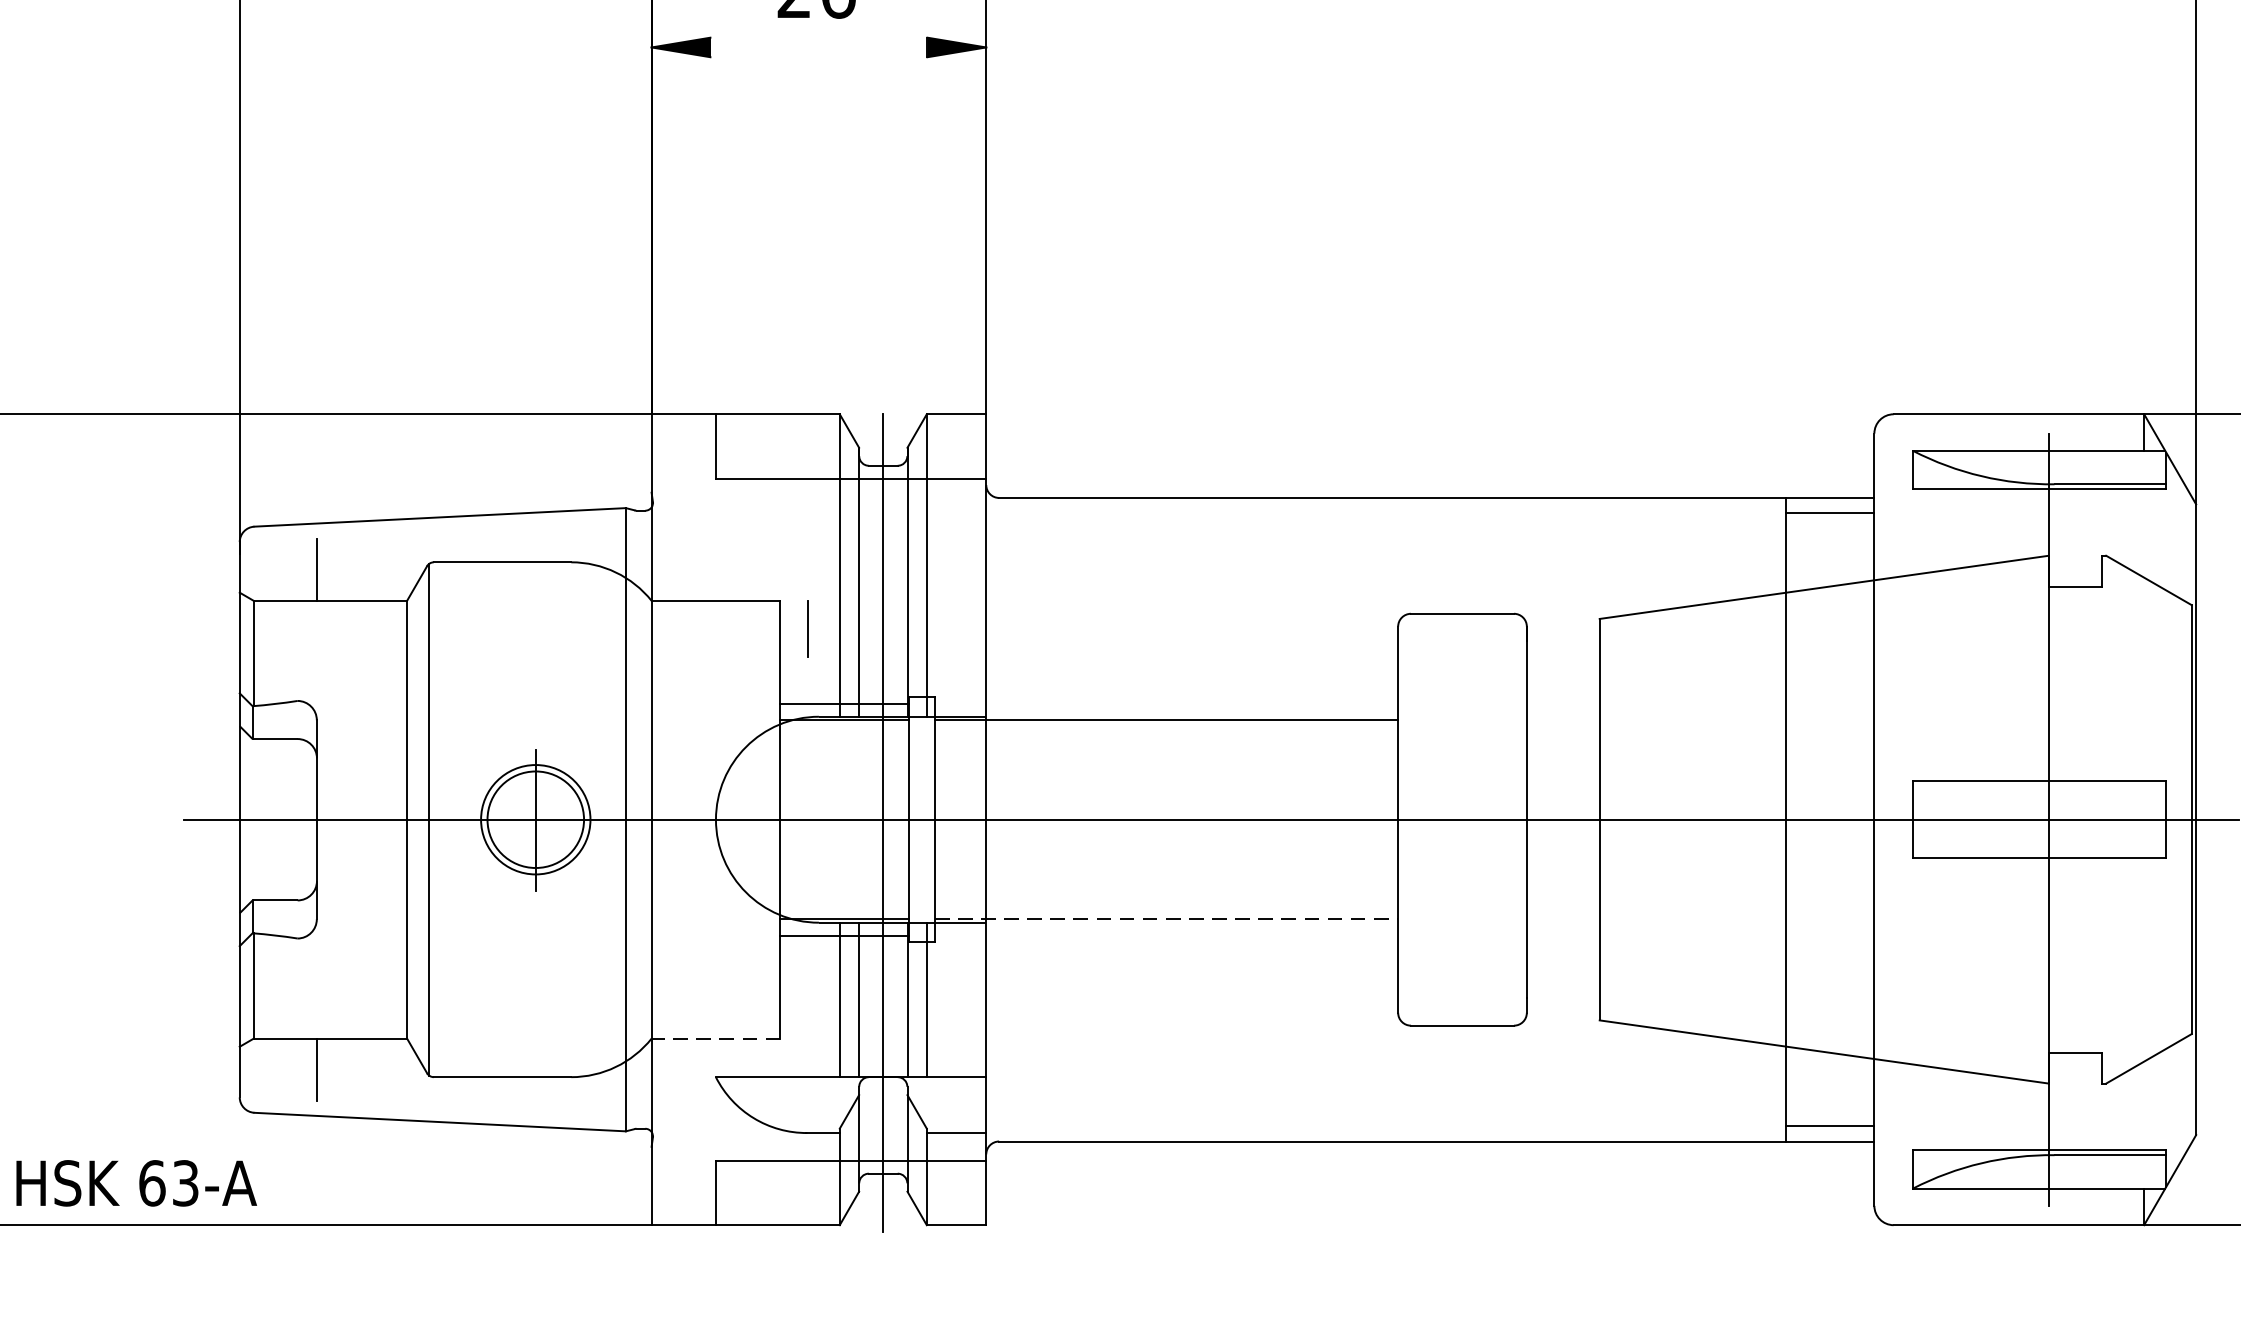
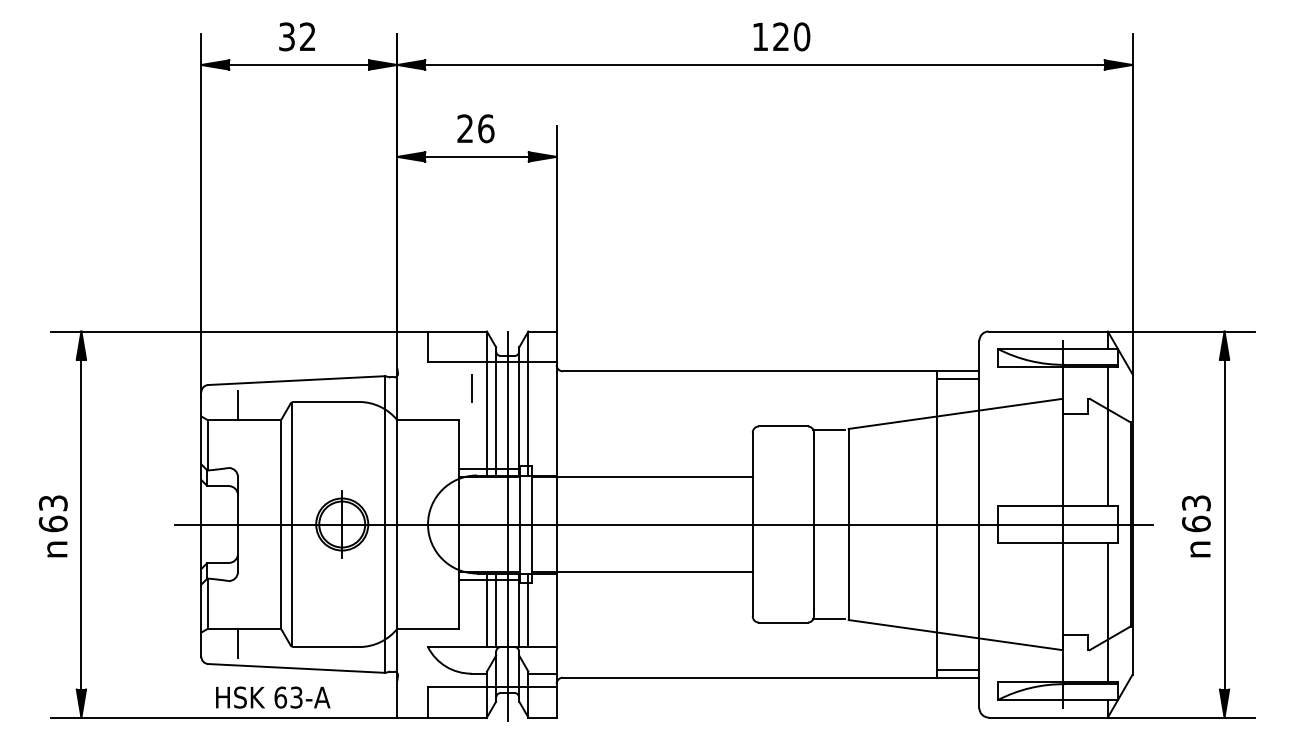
line: (817, 46) -> (476, 156), added
line: (1559, 620) -> (829, 429), added
line: (807, 628) -> (471, 388), moved
line: (2143, 634) -> (1107, 436), added
line: (1166, 920) -> (642, 572), dashed -> solid
line: (2143, 1002) -> (1107, 611), added
line: (1559, 1019) -> (829, 619), added
line: (716, 1038) -> (428, 628), dashed -> solid
text: (137, 1183) -> (273, 697), moved

